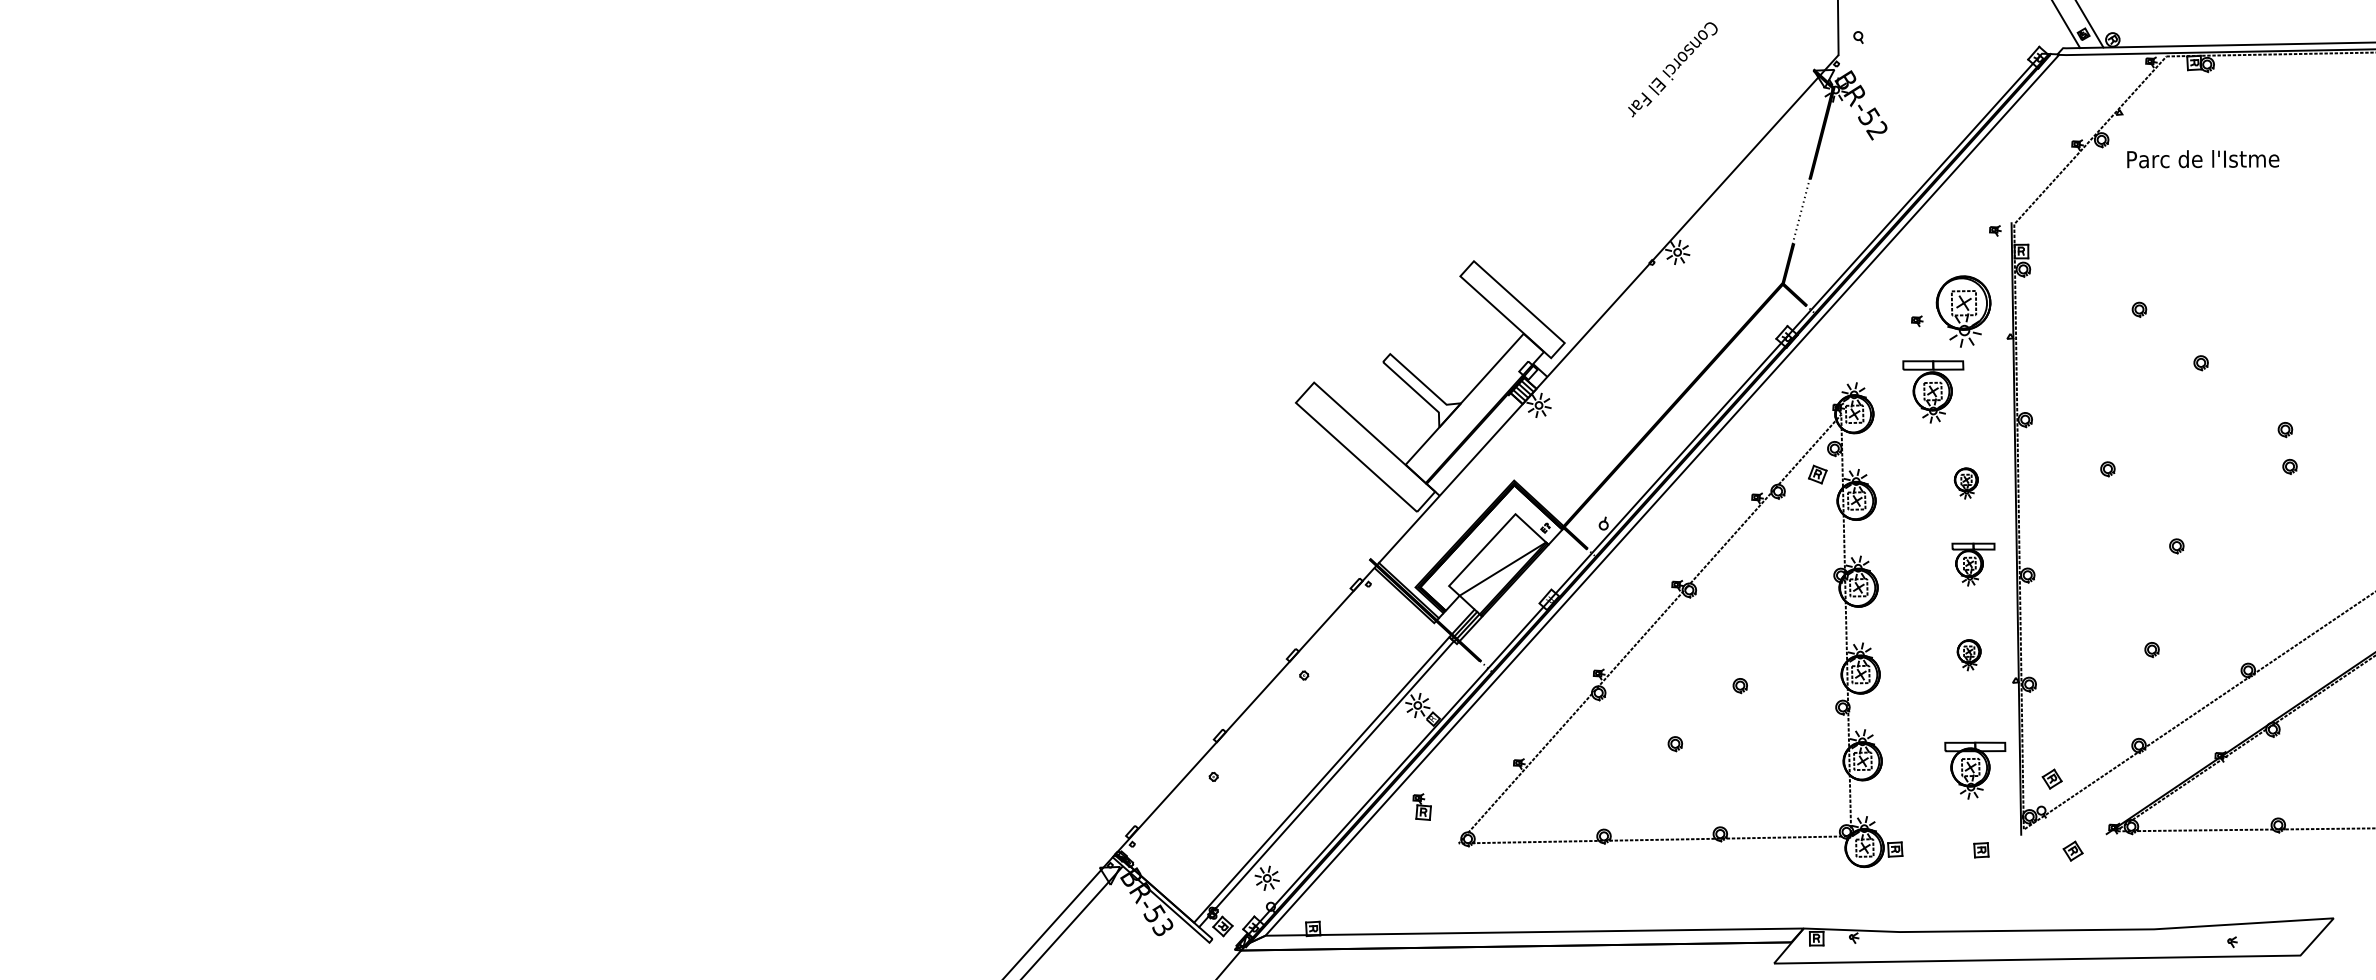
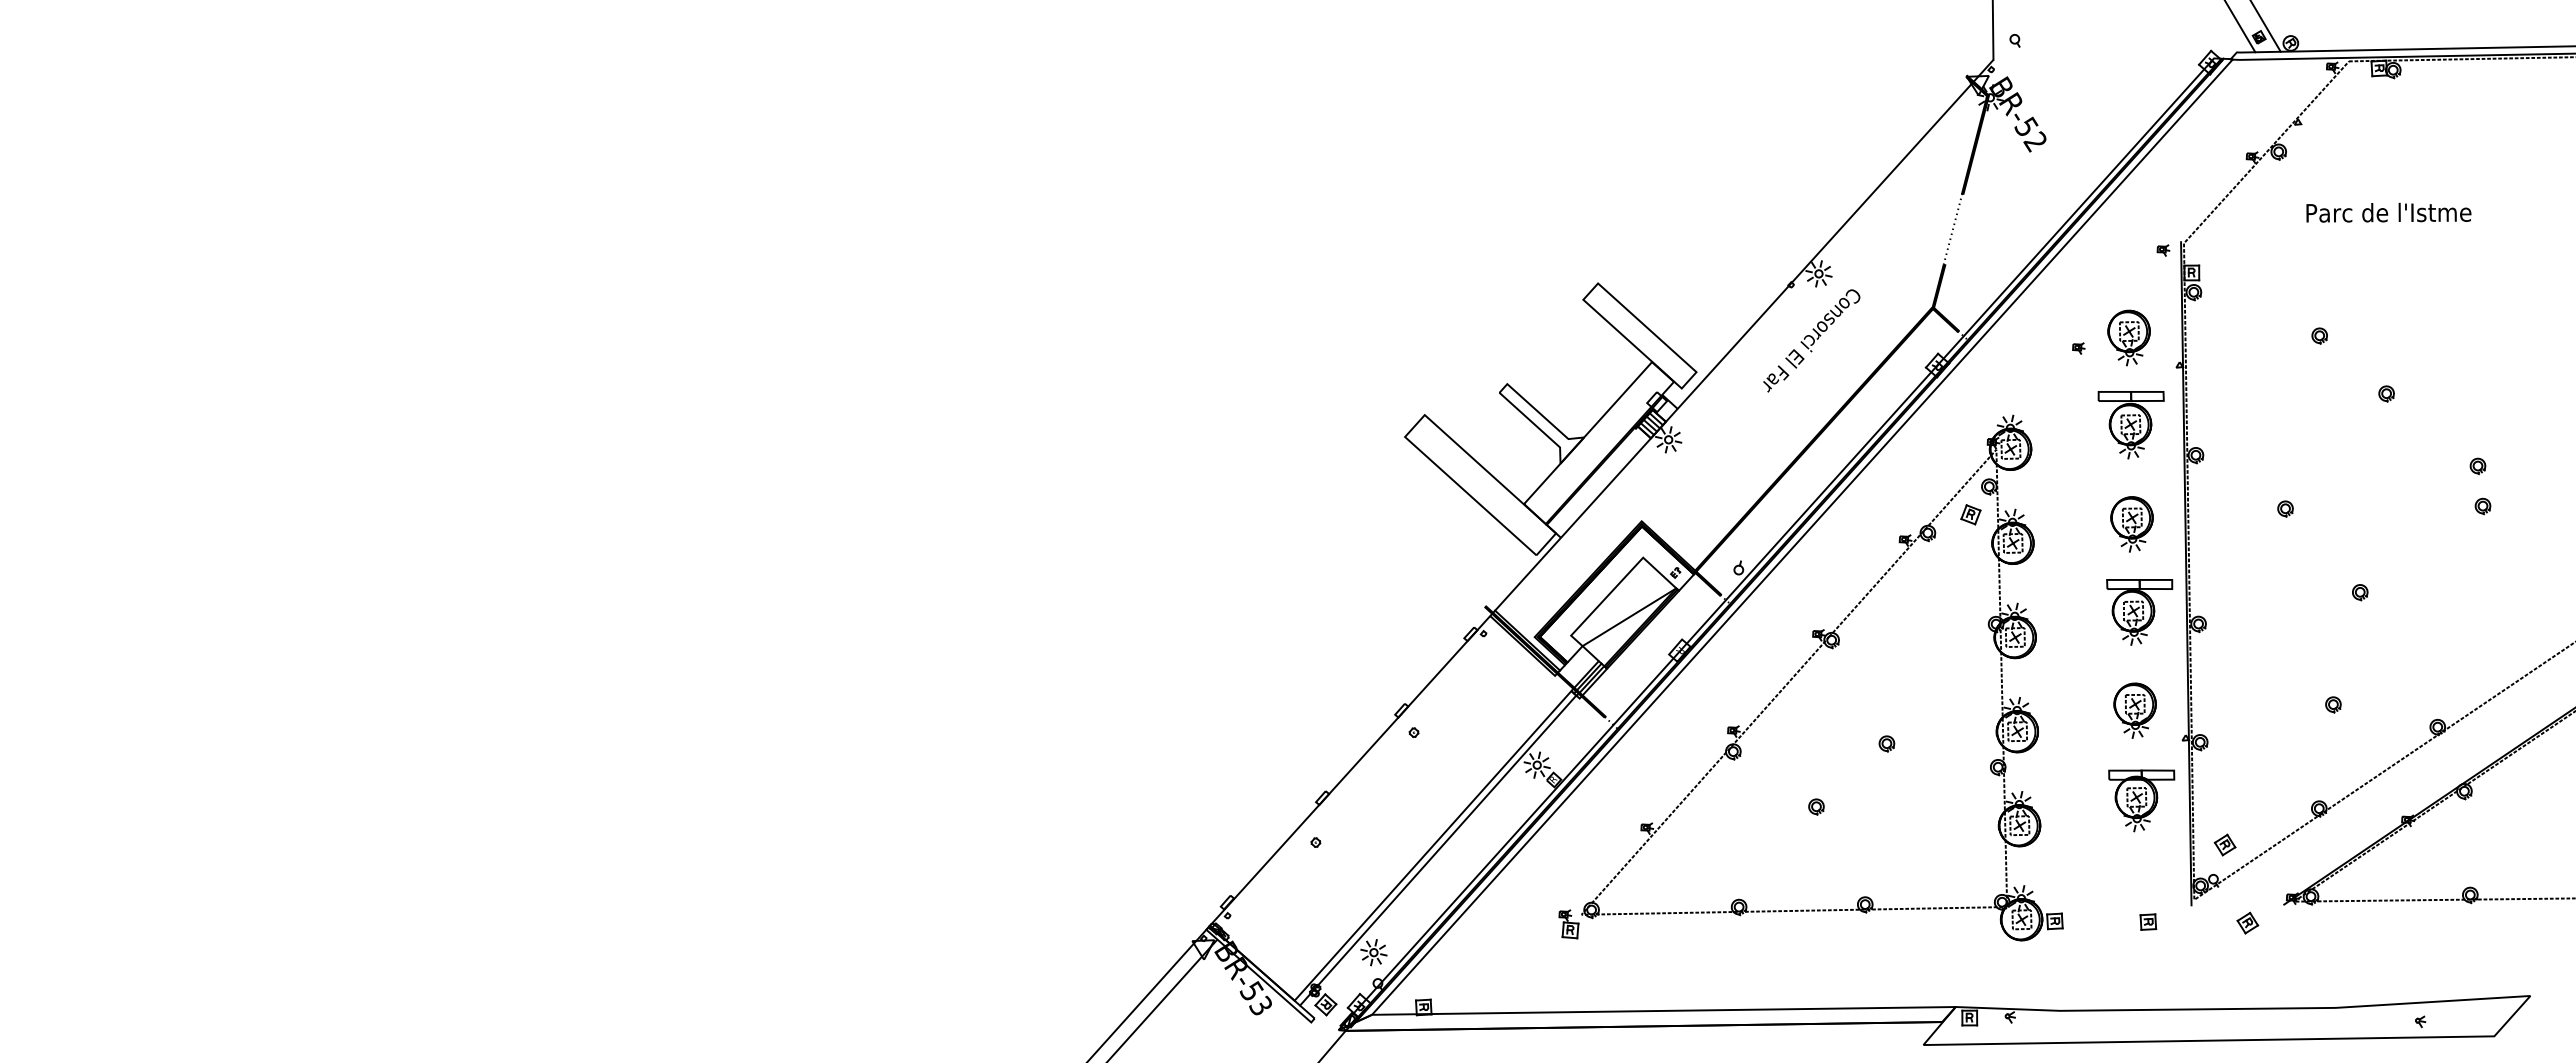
text: (1672, 69) -> (1811, 340), moved
text: (2202, 158) -> (2388, 212), moved
part: (1963, 311) -> (2128, 337), size x0.71
part: (1932, 392) -> (2130, 425), moved
part: (1965, 483) -> (2131, 524), size x1.67
part: (1973, 564) -> (2139, 612), size x1.43
part: (1968, 655) -> (2134, 710), size x1.67
part: (1975, 770) -> (2141, 800), moved
part: (1421, 807) -> (1568, 924), moved

